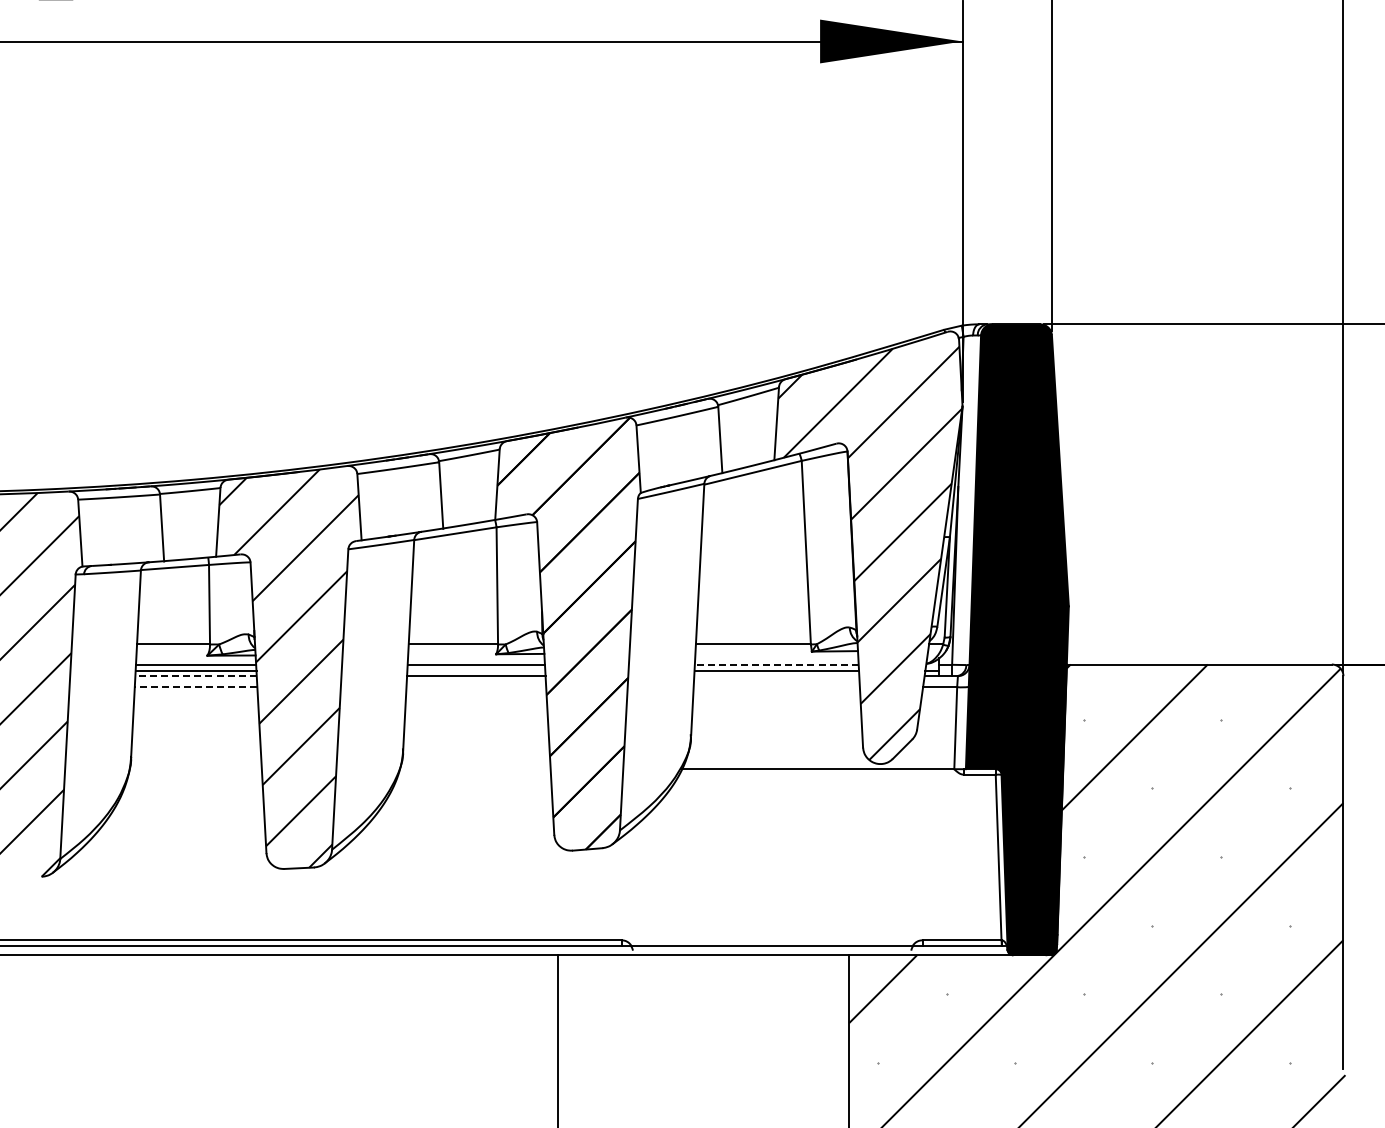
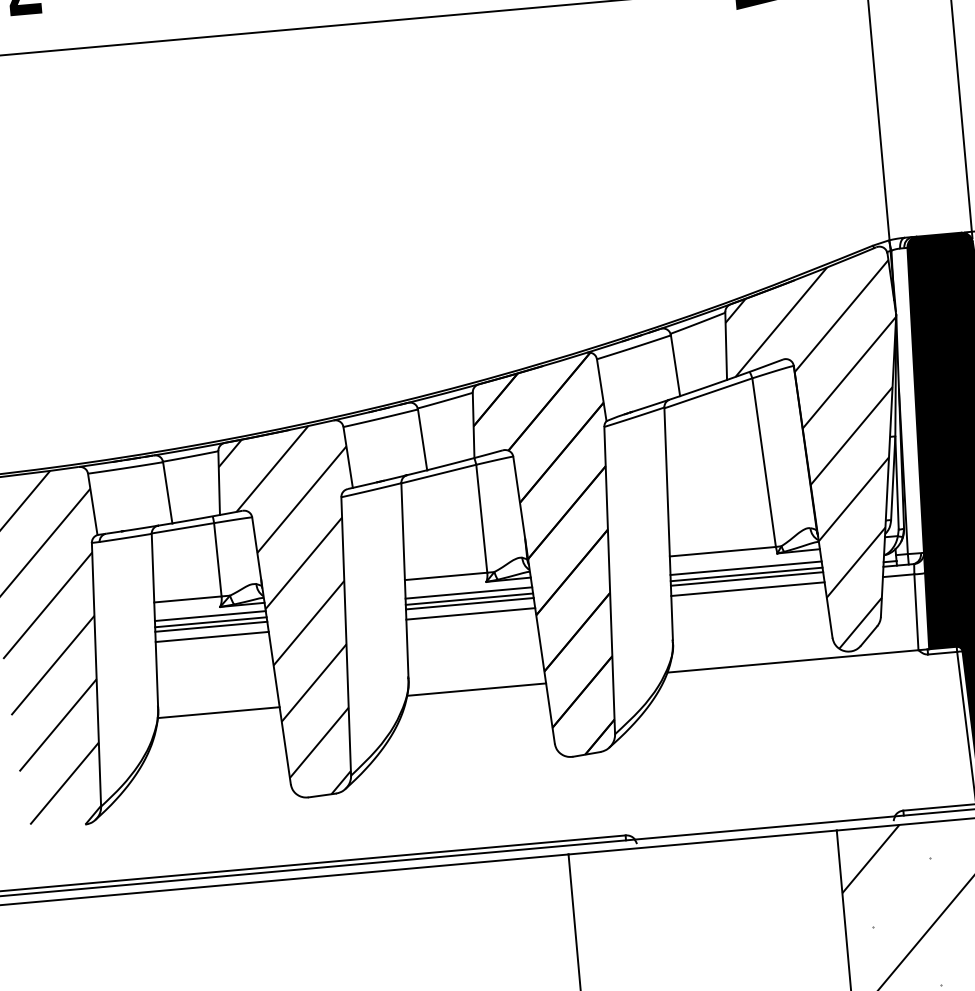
line: (776, 664) -> (745, 568), dashed -> solid
line: (476, 671) -> (469, 599), added
line: (196, 676) -> (211, 627), dashed -> solid
line: (776, 676) -> (746, 579), added
line: (195, 687) -> (211, 637), dashed -> solid
line: (476, 687) -> (470, 614), added
line: (776, 687) -> (747, 589), added
line: (195, 769) -> (218, 712), added
line: (474, 769) -> (475, 689), added

